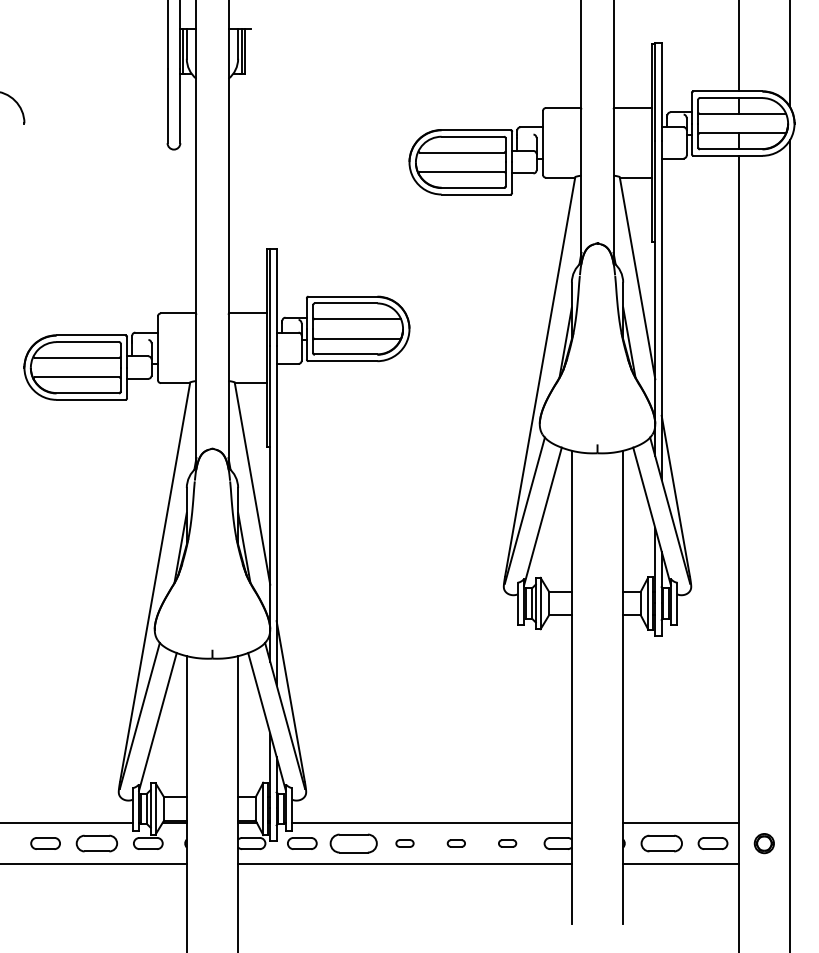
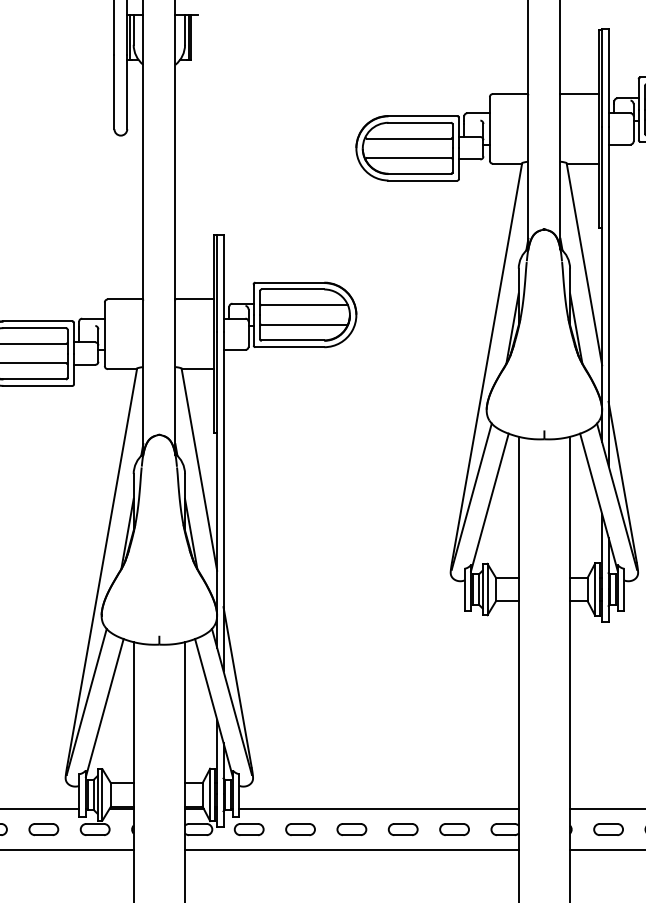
part: (96, 843) -> (43, 829), size x0.71
part: (353, 843) -> (300, 829), size x0.62
part: (404, 843) -> (351, 829), size x1.67
part: (456, 843) -> (403, 829), size x1.67
part: (507, 843) -> (454, 829), size x1.67
part: (661, 843) -> (608, 829), size x0.71

